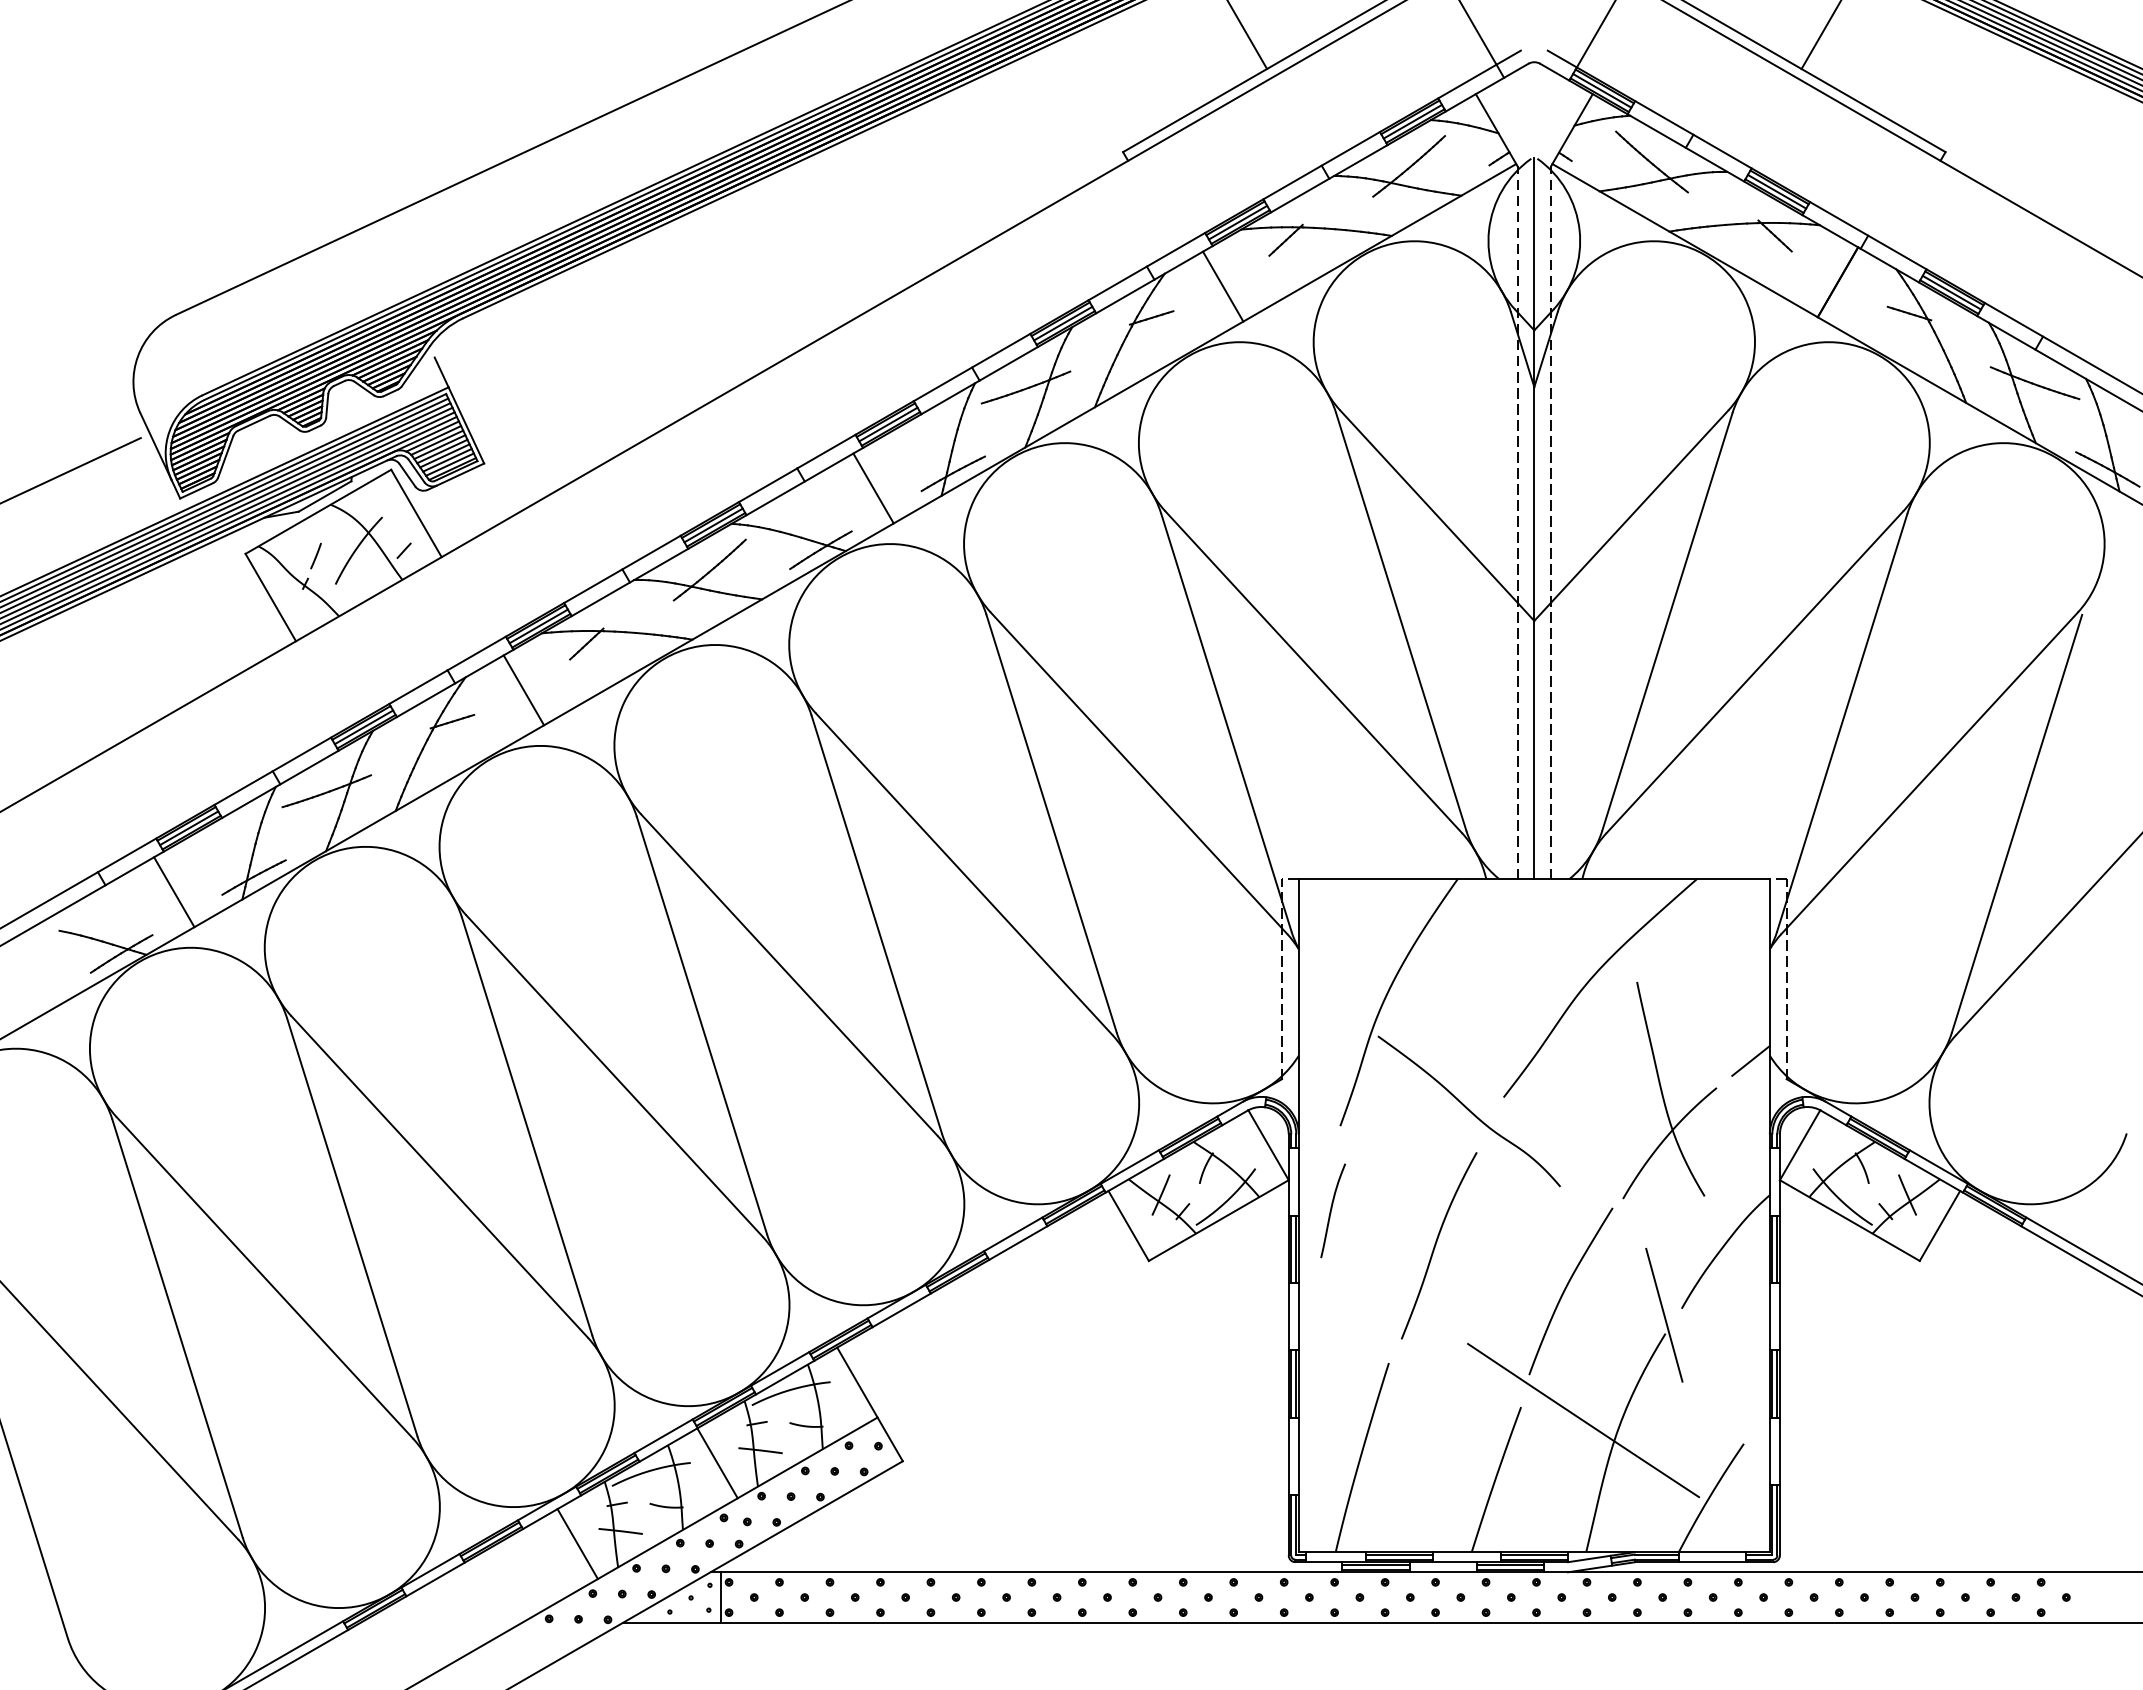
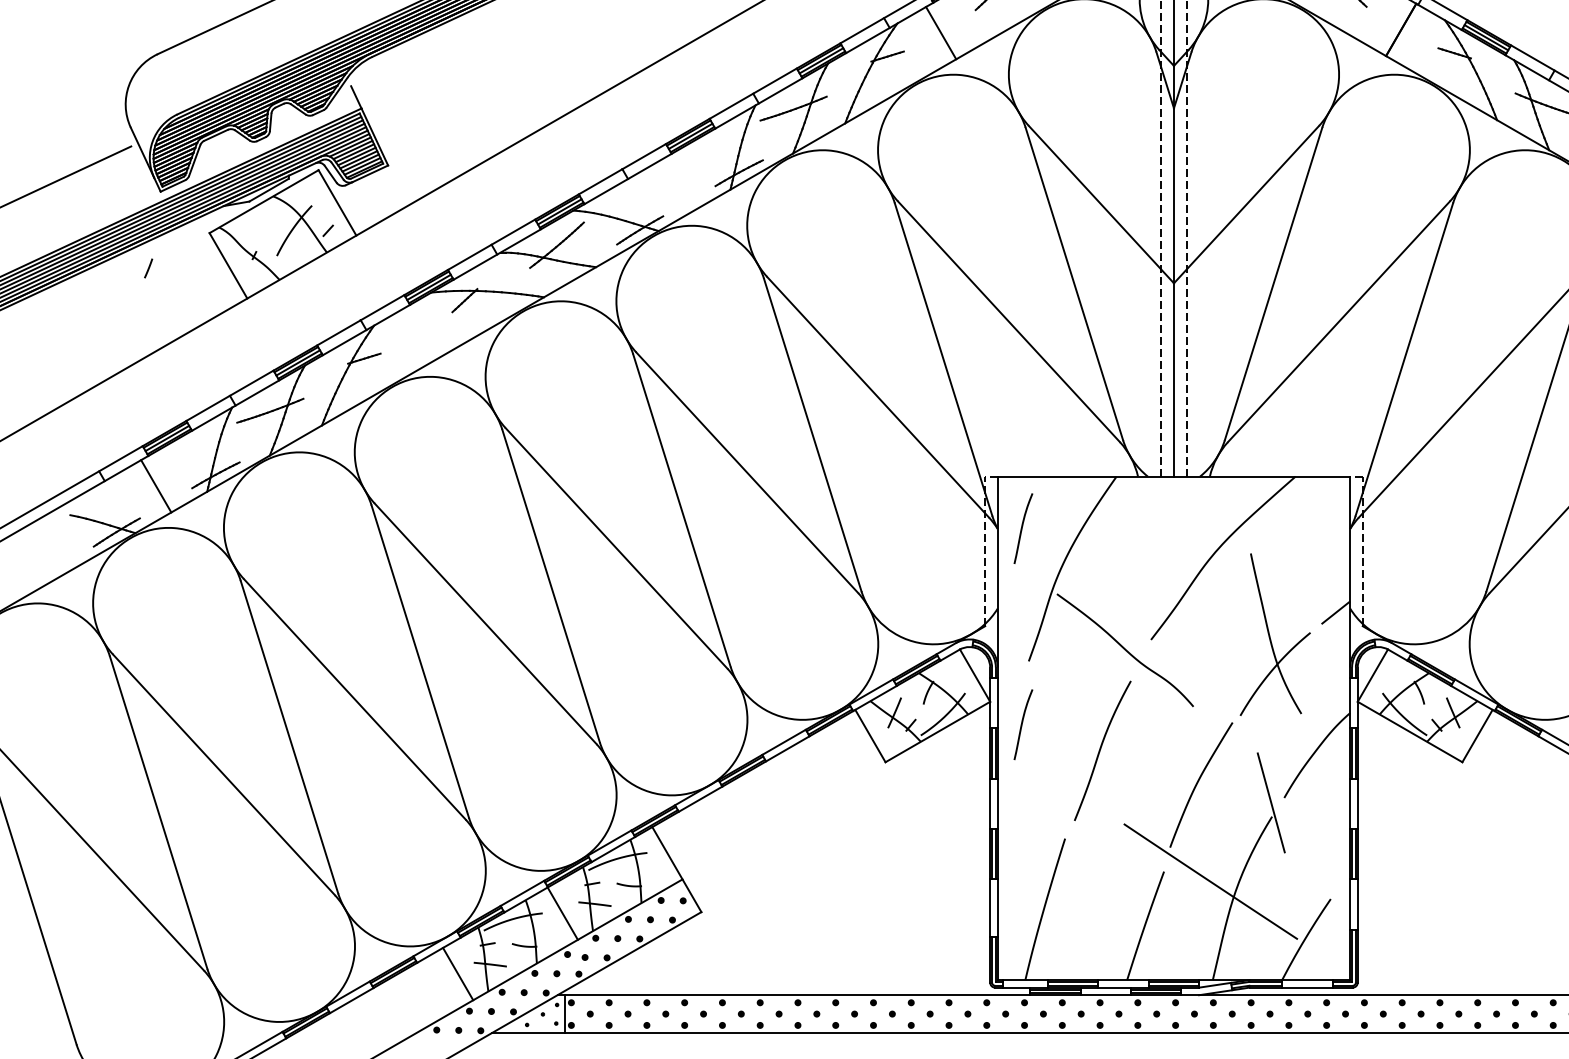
line: (873, 488) -> (679, 184), removed
line: (315, 555) -> (148, 268), moved
line: (523, 690) -> (417, 335), removed
curve: (1331, 948) -> (1022, 528), added

